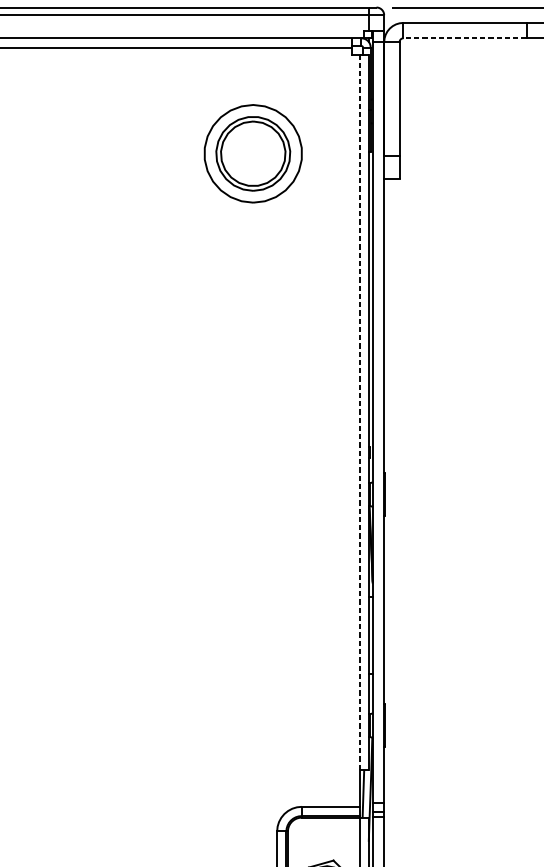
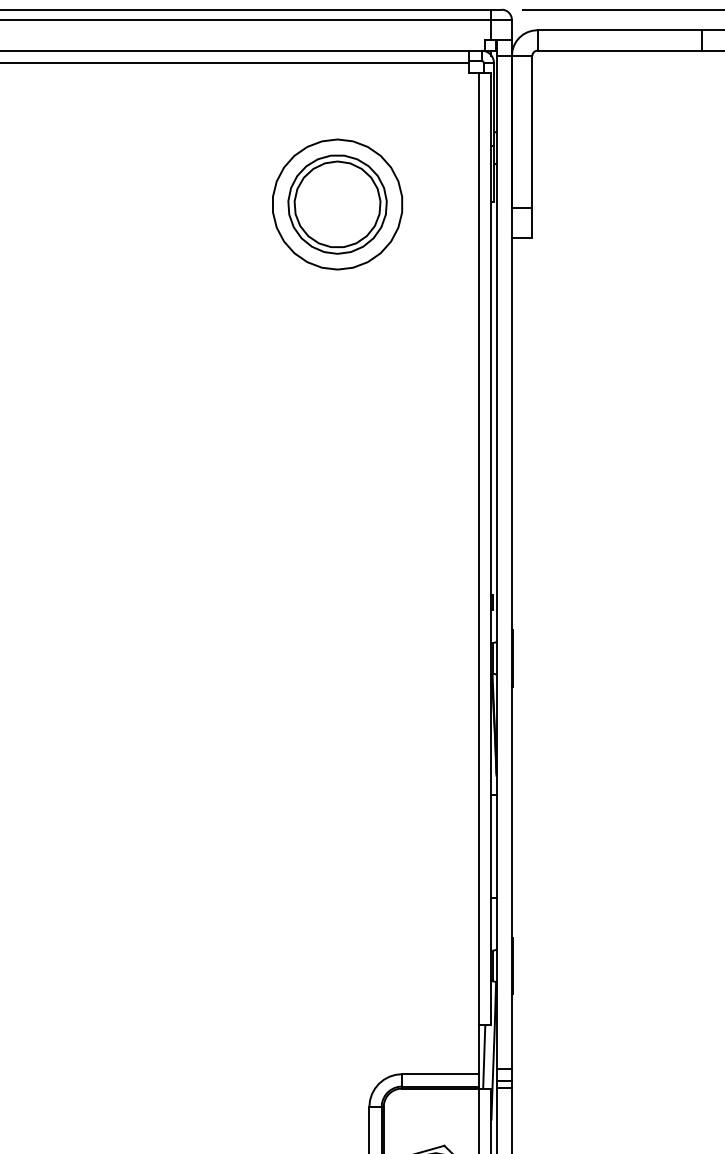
line: (464, 38) -> (619, 50), dashed -> solid
line: (359, 412) -> (479, 549), dashed -> solid

